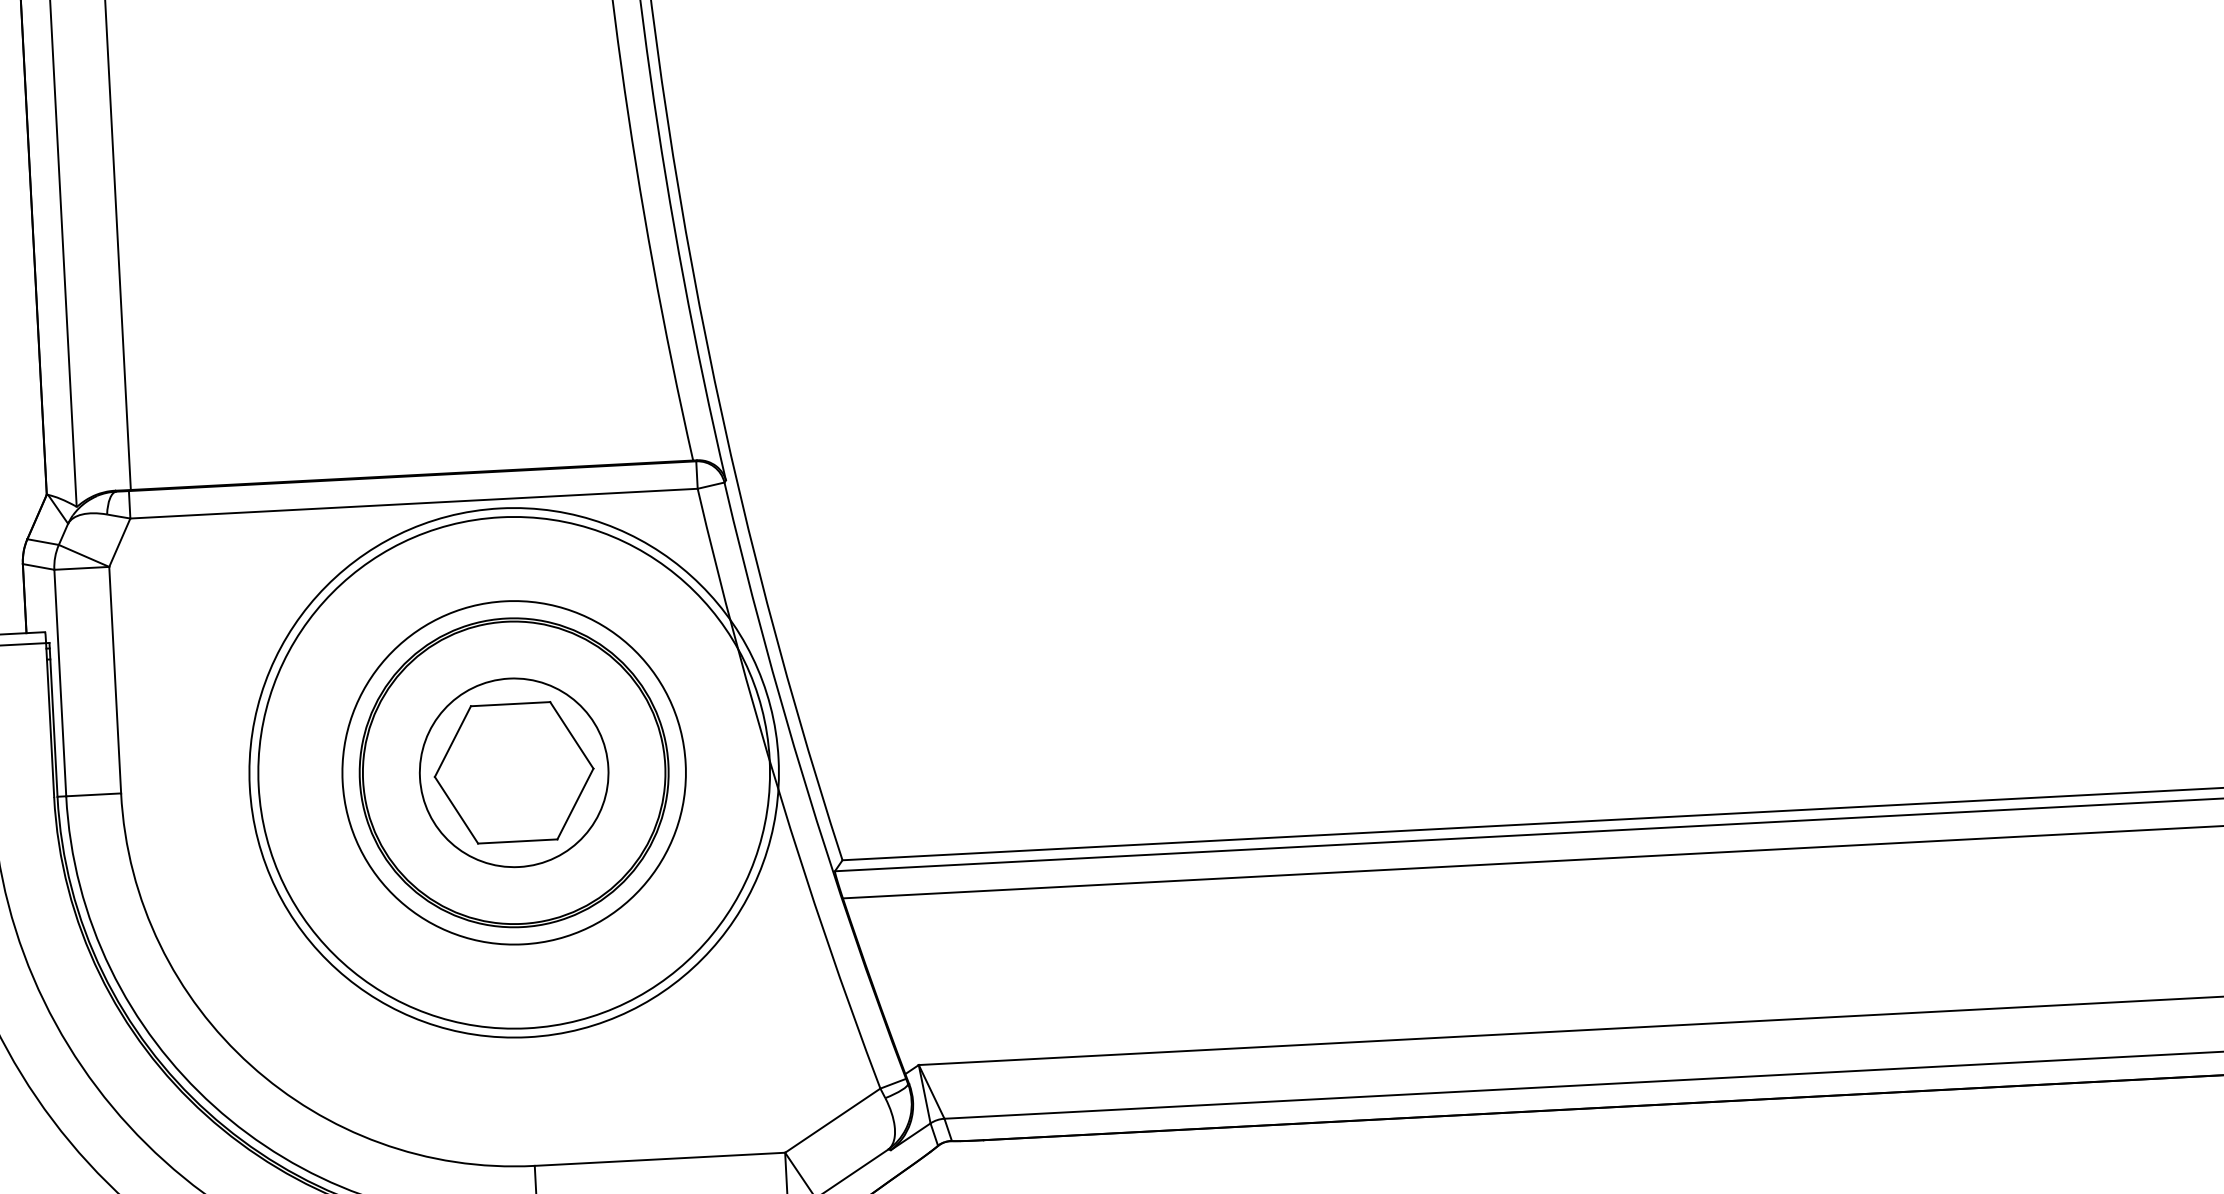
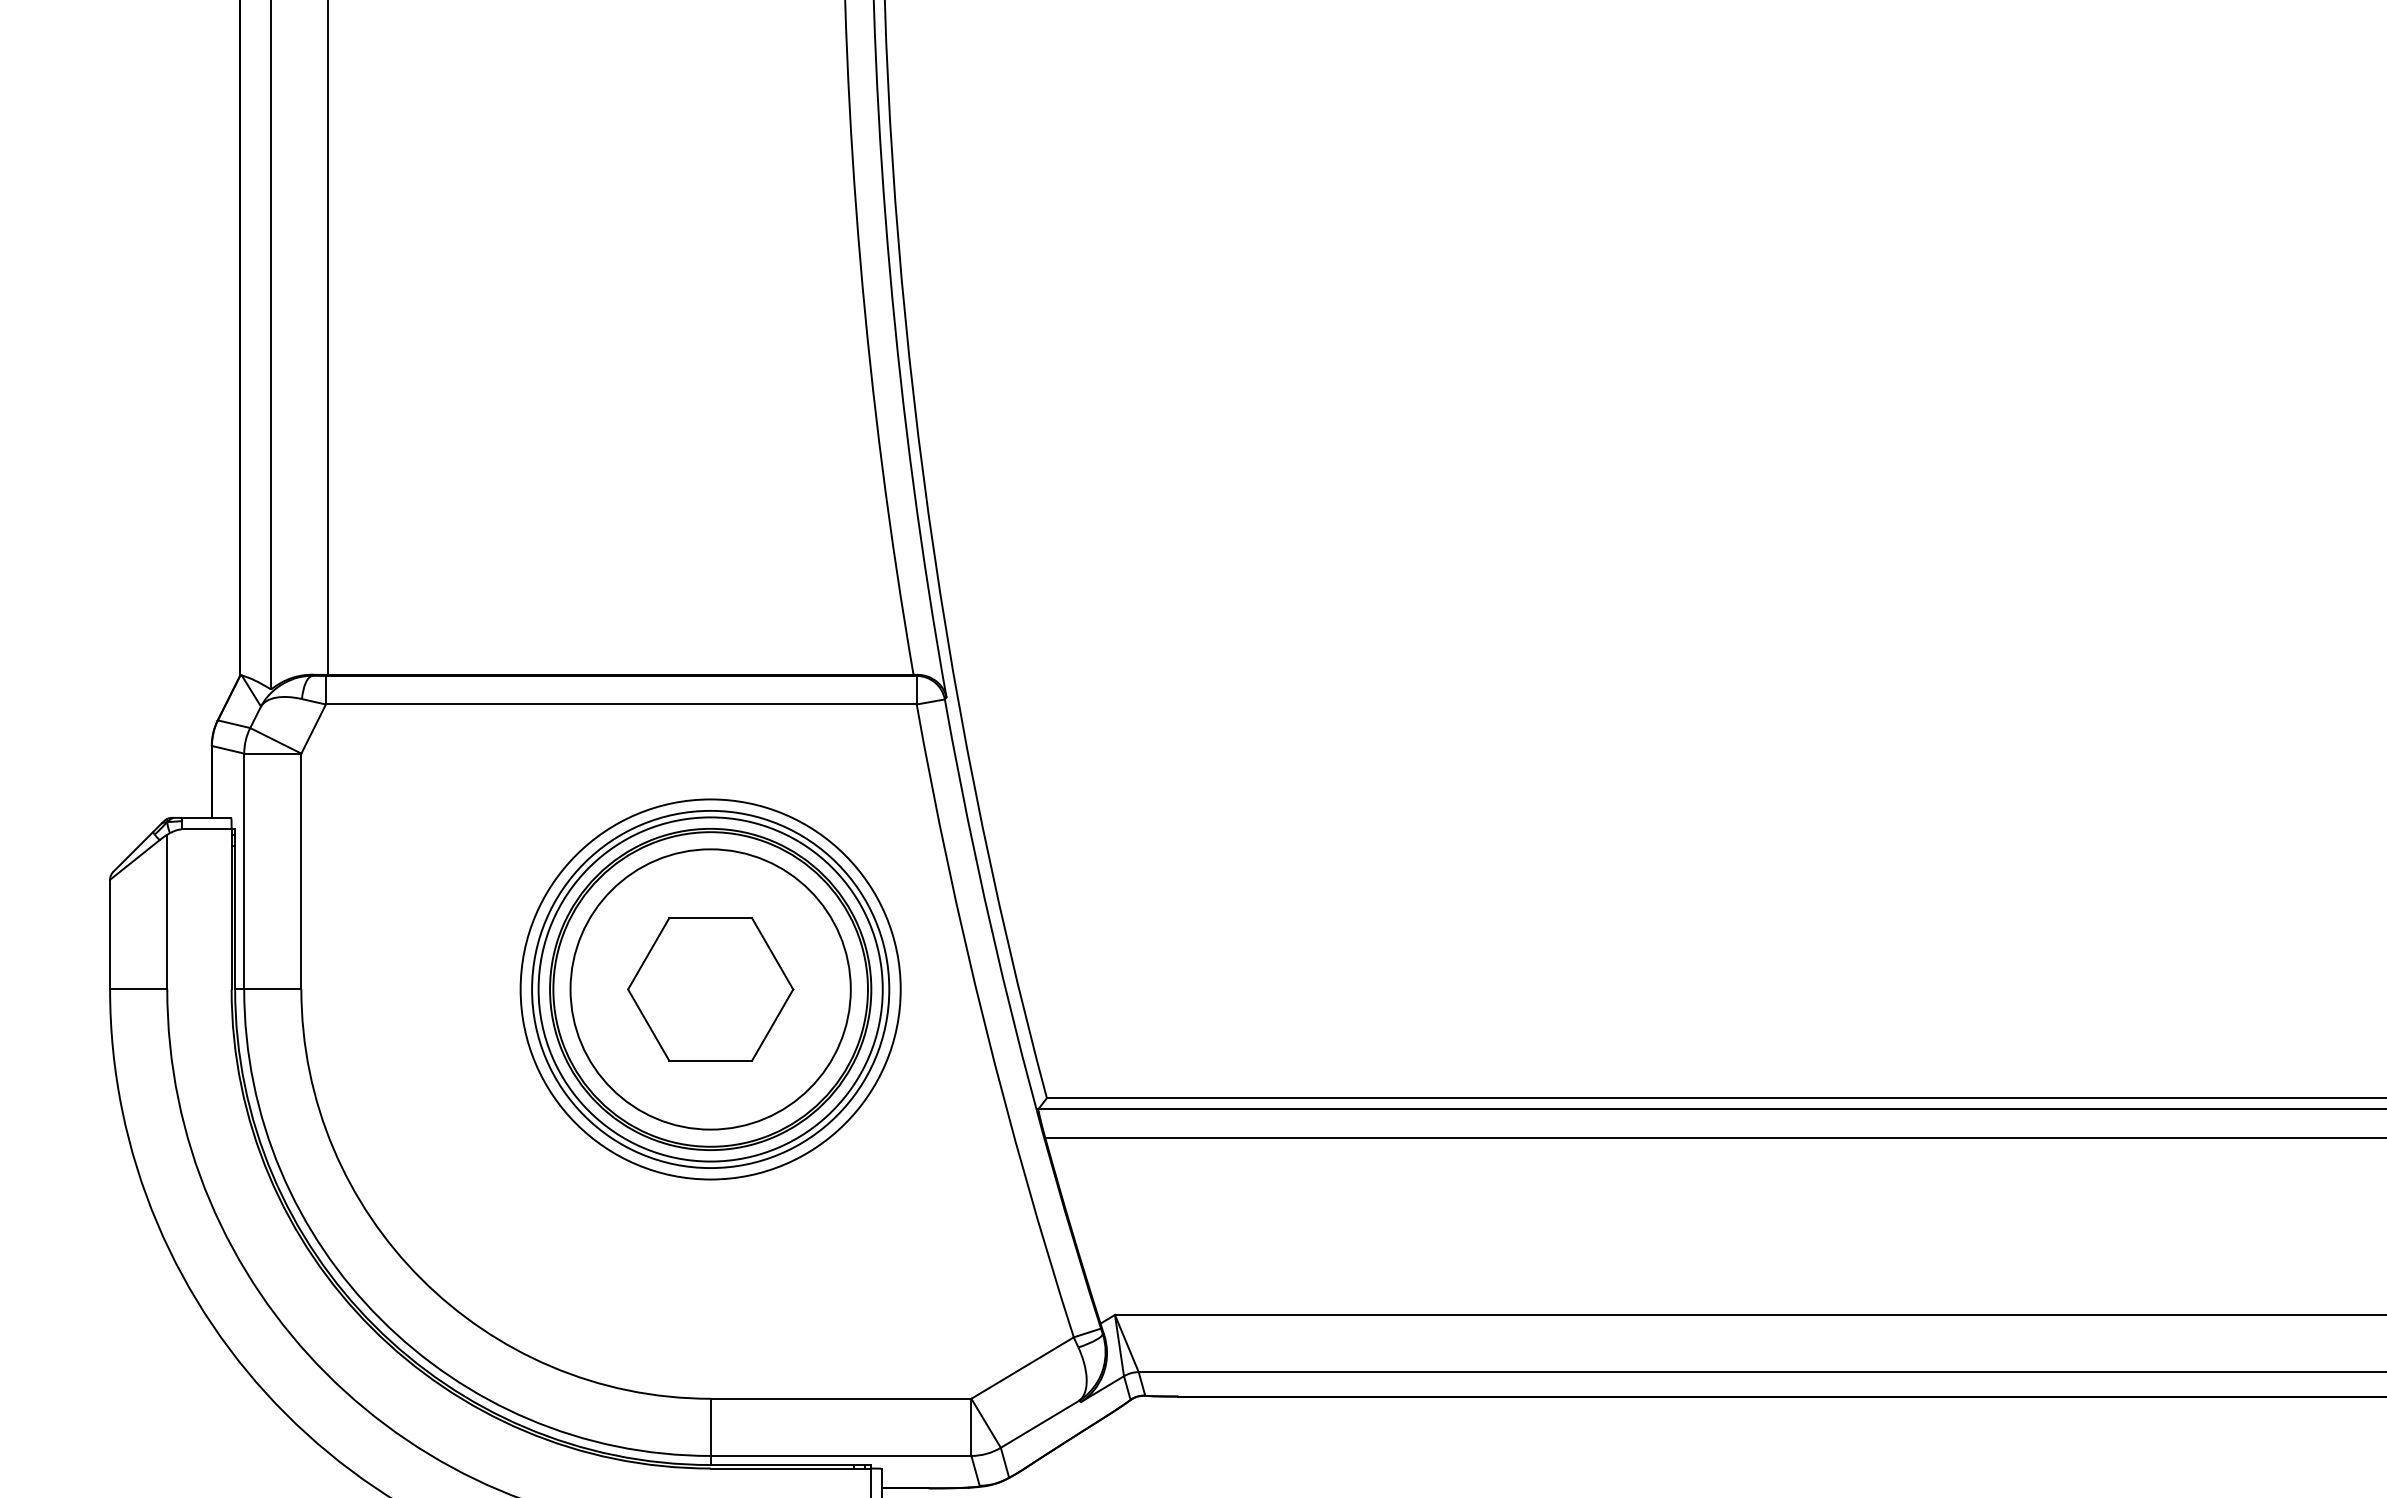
circle: (514, 772) -> (710, 989), size x0.62
circle: (514, 772) -> (710, 989), size x0.71
circle: (514, 772) -> (710, 989), size x1.43

